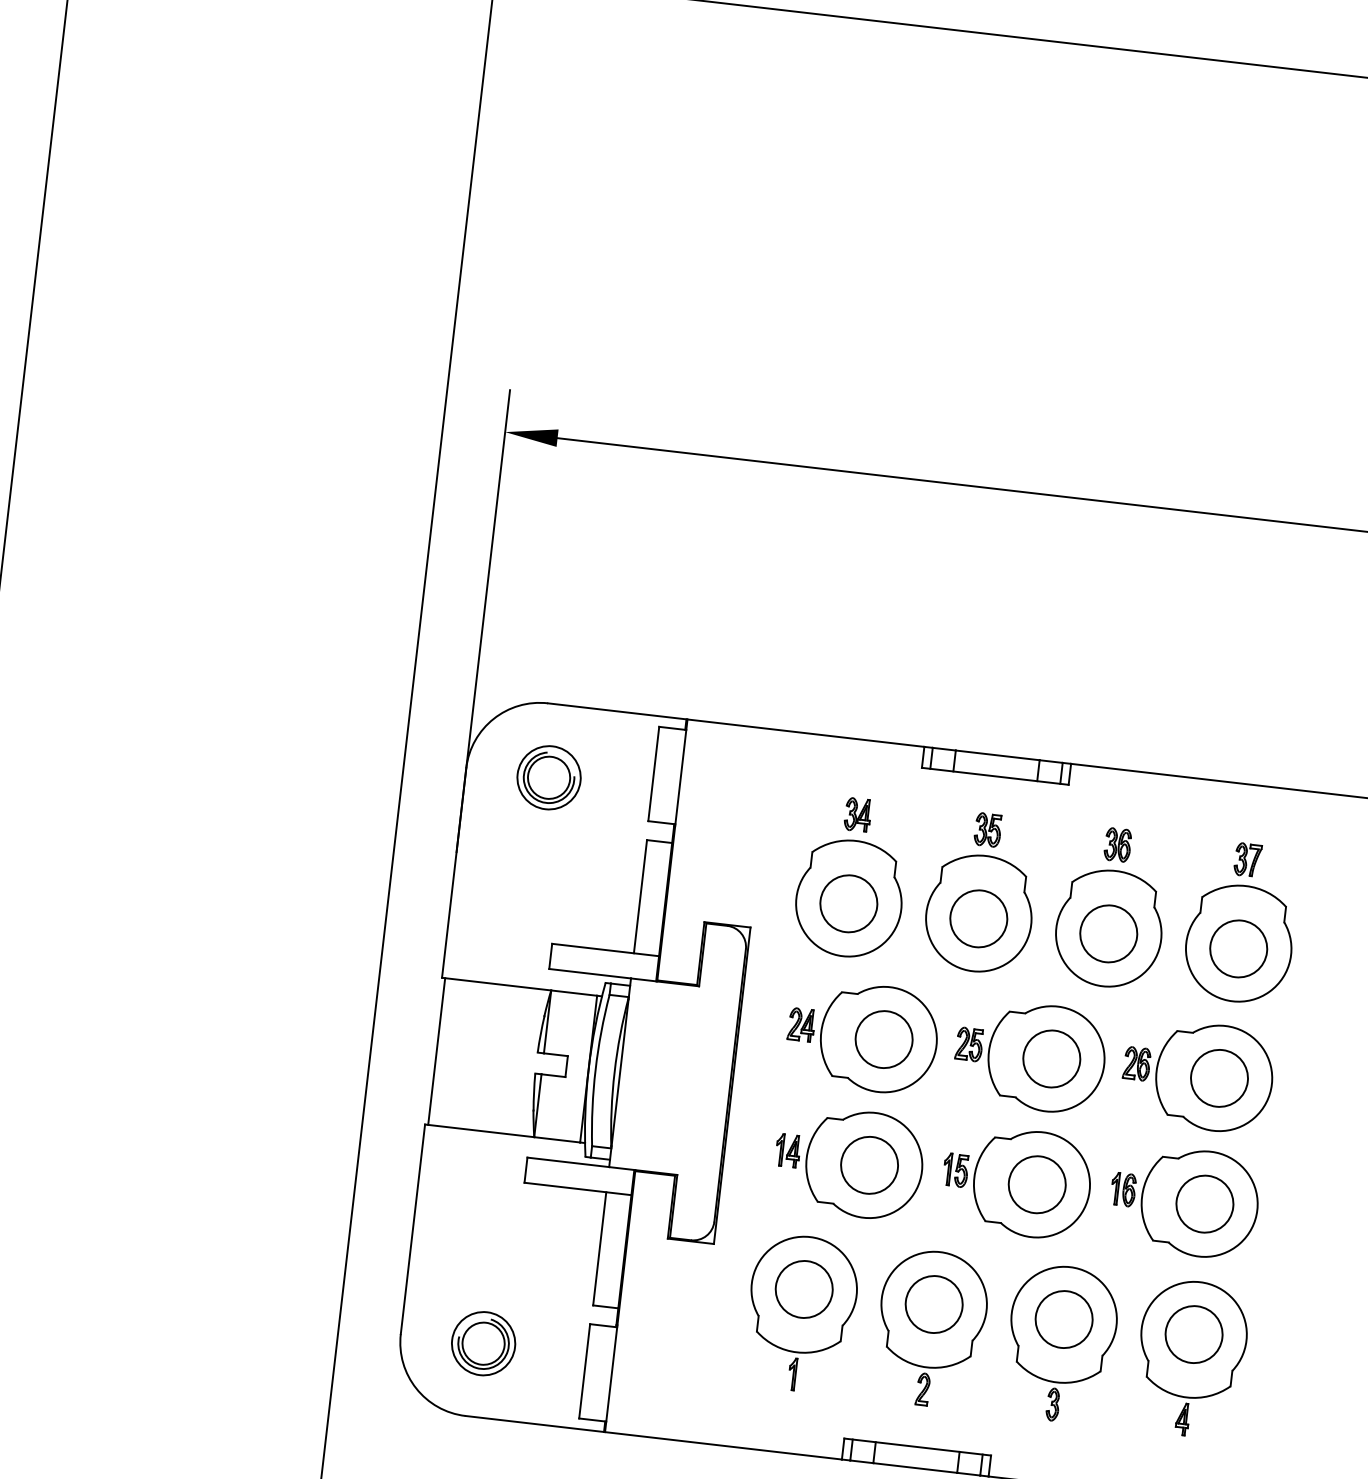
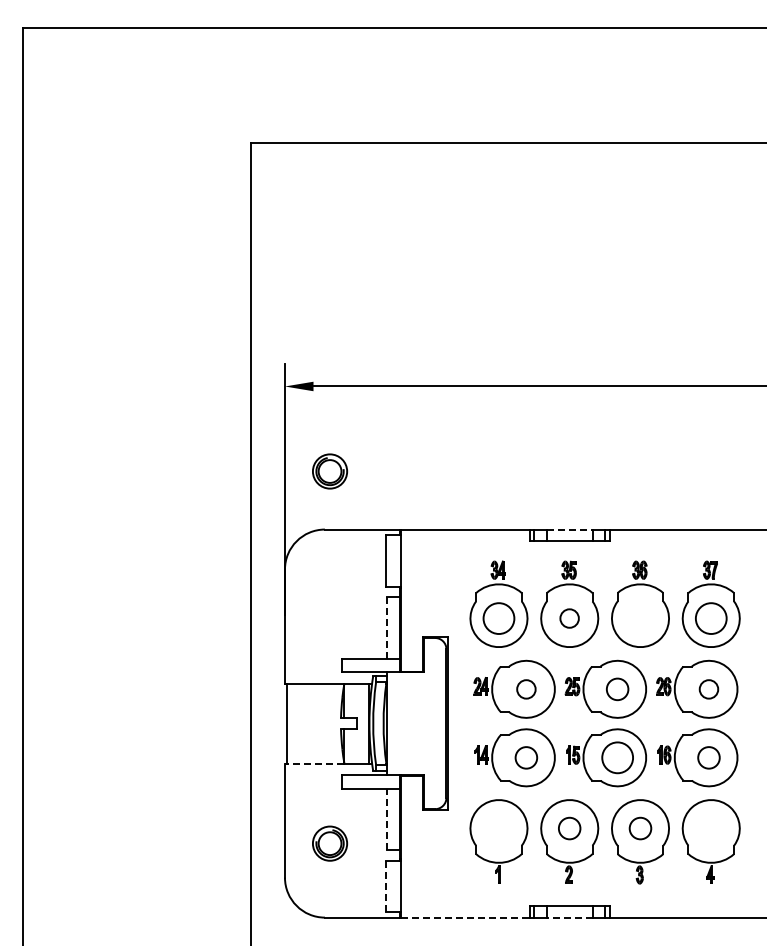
line: (997, 755) -> (569, 529), solid -> dashed
part: (549, 777) -> (330, 471), moved
line: (640, 896) -> (386, 627), solid -> dashed
circle: (978, 918) -> (569, 618), size x0.6
circle: (1108, 933) -> (640, 618), removed
circle: (884, 1039) -> (526, 689), size x0.6
circle: (1051, 1059) -> (617, 689), size x0.7
circle: (1218, 1078) -> (708, 689), size x0.6
line: (479, 1130) -> (314, 763), solid -> dashed
circle: (869, 1164) -> (526, 757), size x0.7
circle: (1204, 1203) -> (708, 757), size x0.7
line: (599, 1248) -> (386, 819), solid -> dashed
circle: (803, 1289) -> (498, 828), removed
circle: (933, 1304) -> (569, 828), size x0.7
circle: (1064, 1319) -> (640, 828), size x0.7
circle: (1194, 1334) -> (711, 828), removed
part: (484, 1343) -> (330, 843), moved
line: (585, 1371) -> (386, 886), solid -> dashed
line: (723, 1445) -> (465, 917), solid -> dashed
line: (914, 1467) -> (569, 917), solid -> dashed

